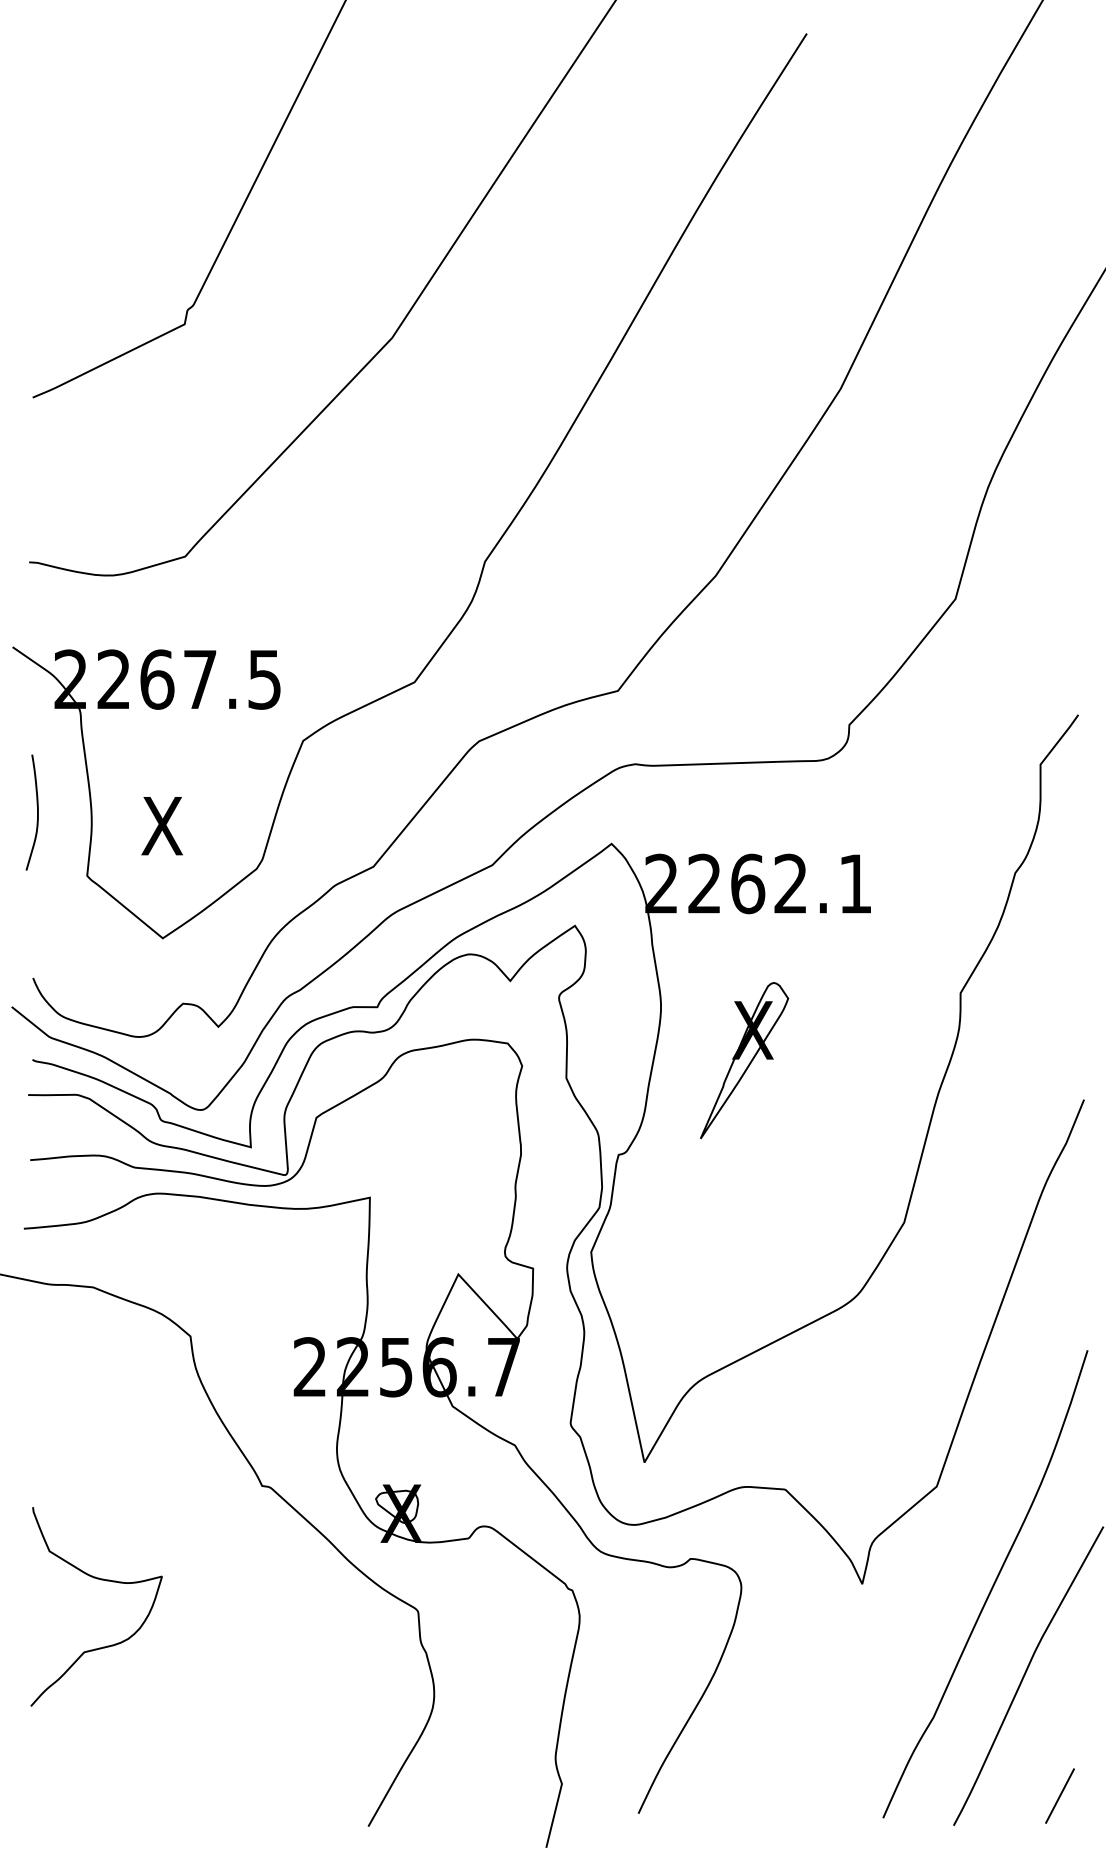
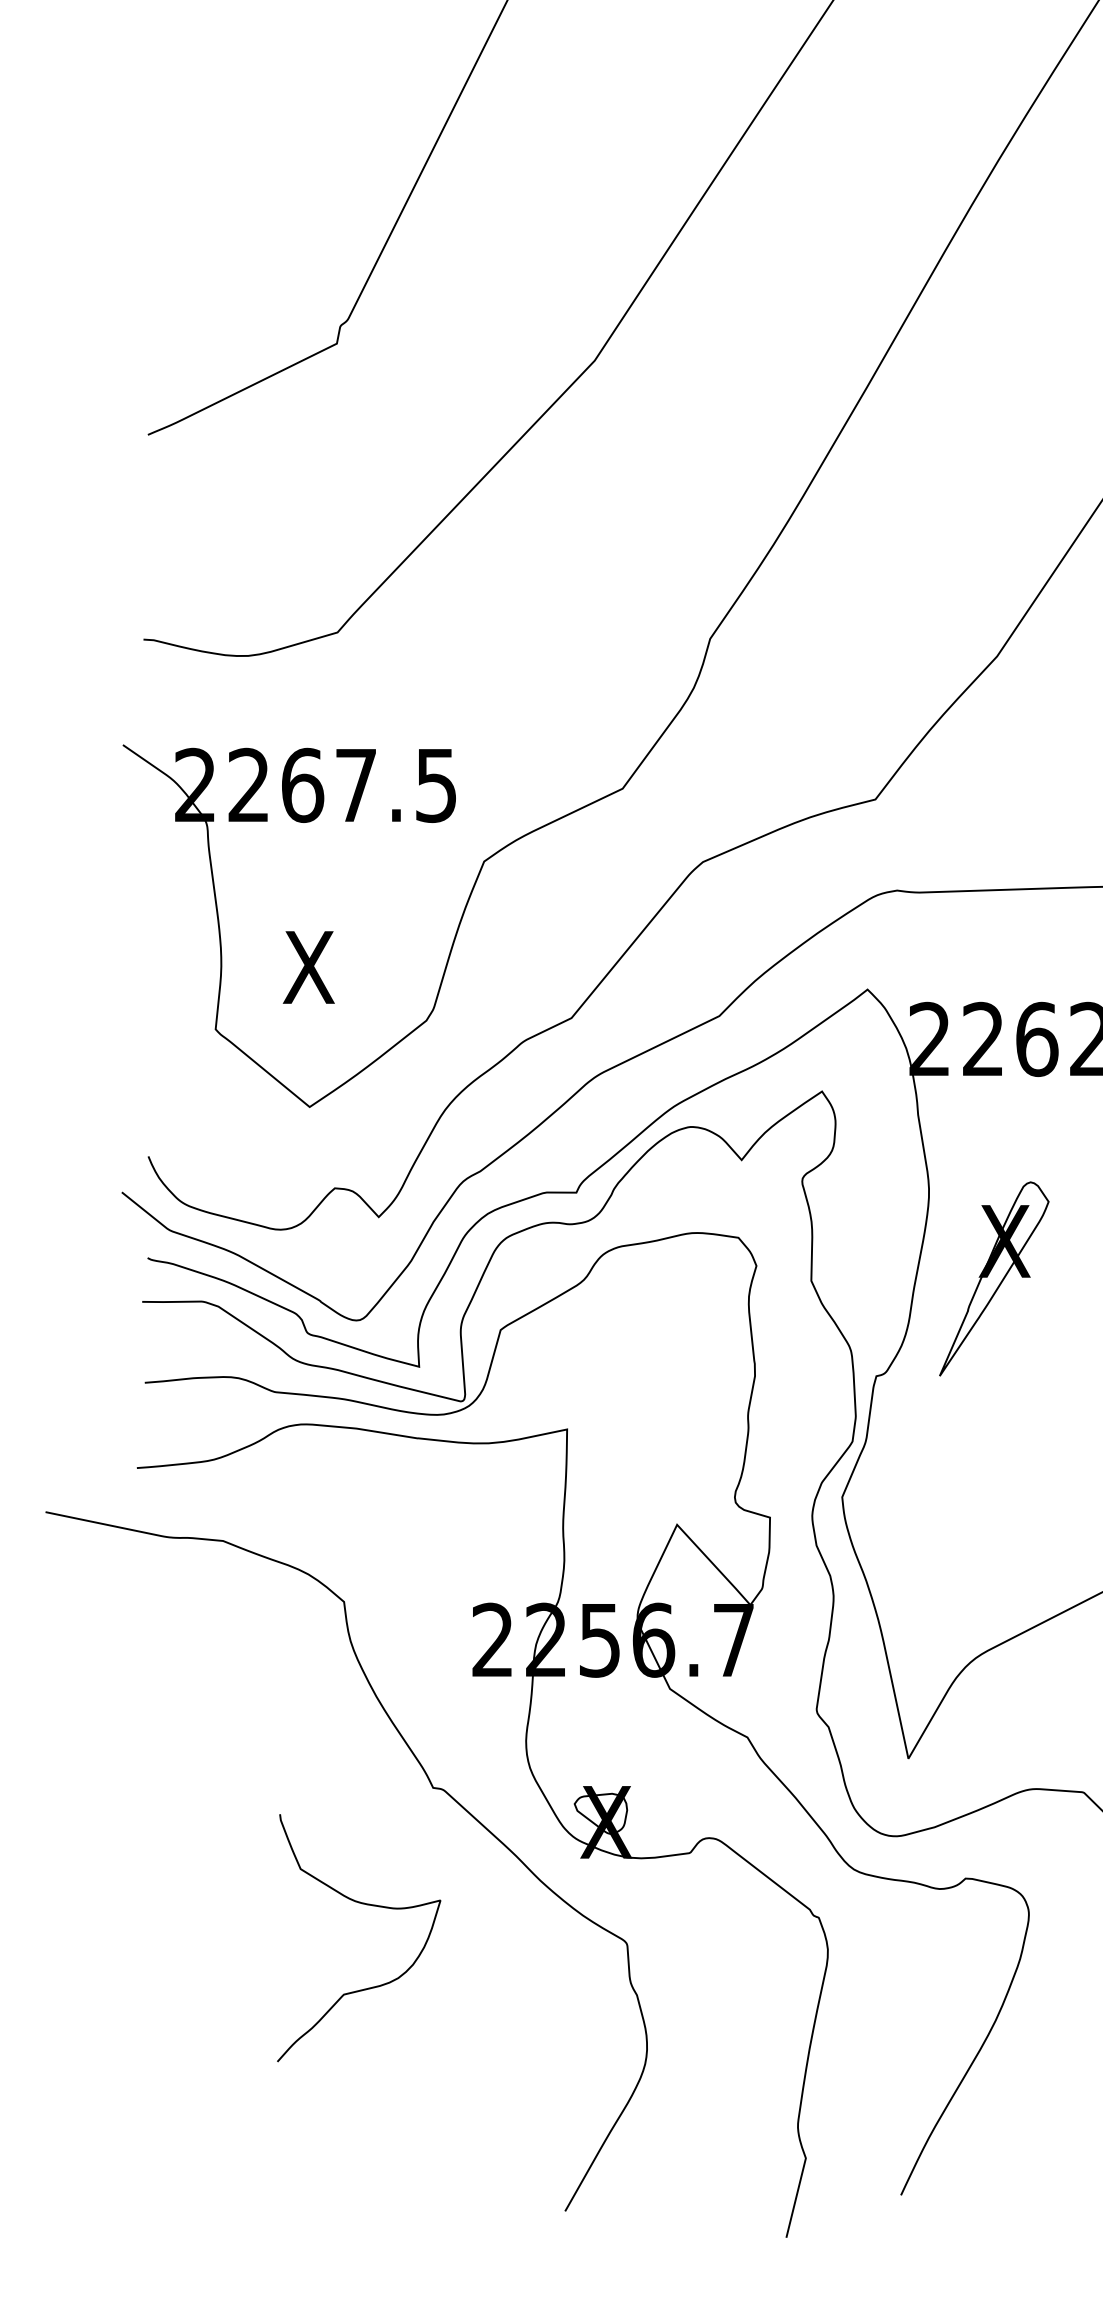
curve: (37, 812) -> (153, 950), removed
part: (744, 1060) -> (994, 1278), moved
curve: (101, 1580) -> (365, 1905), moved

